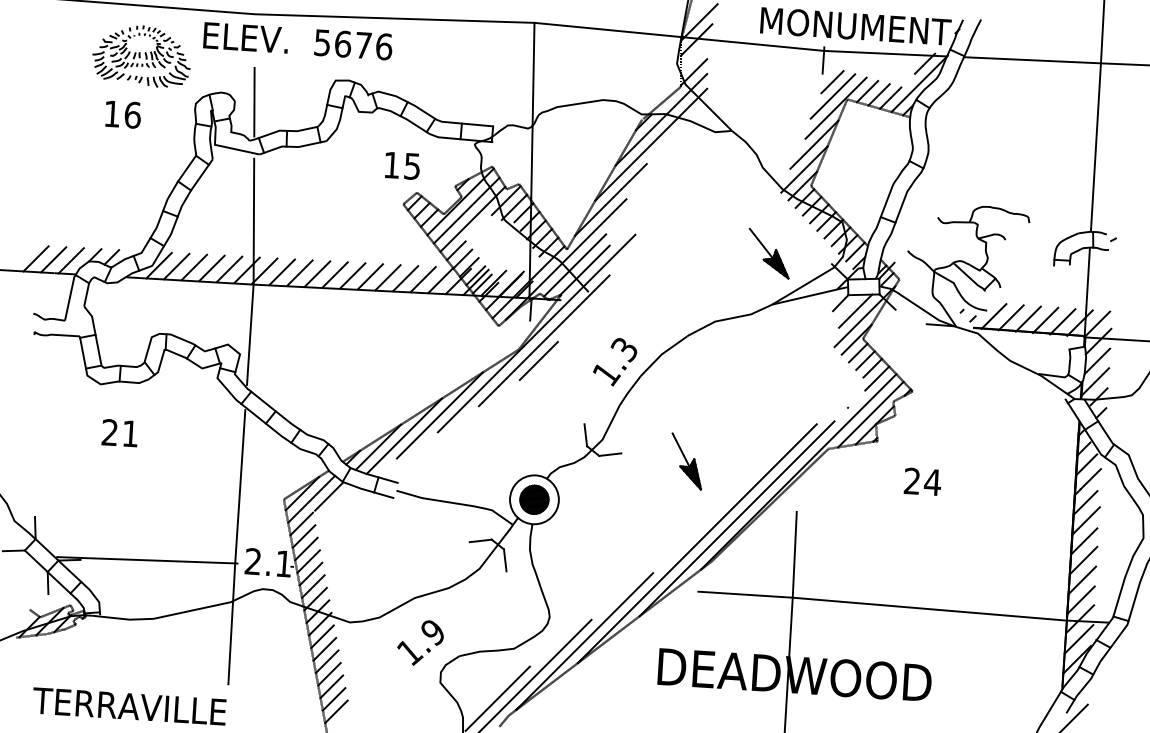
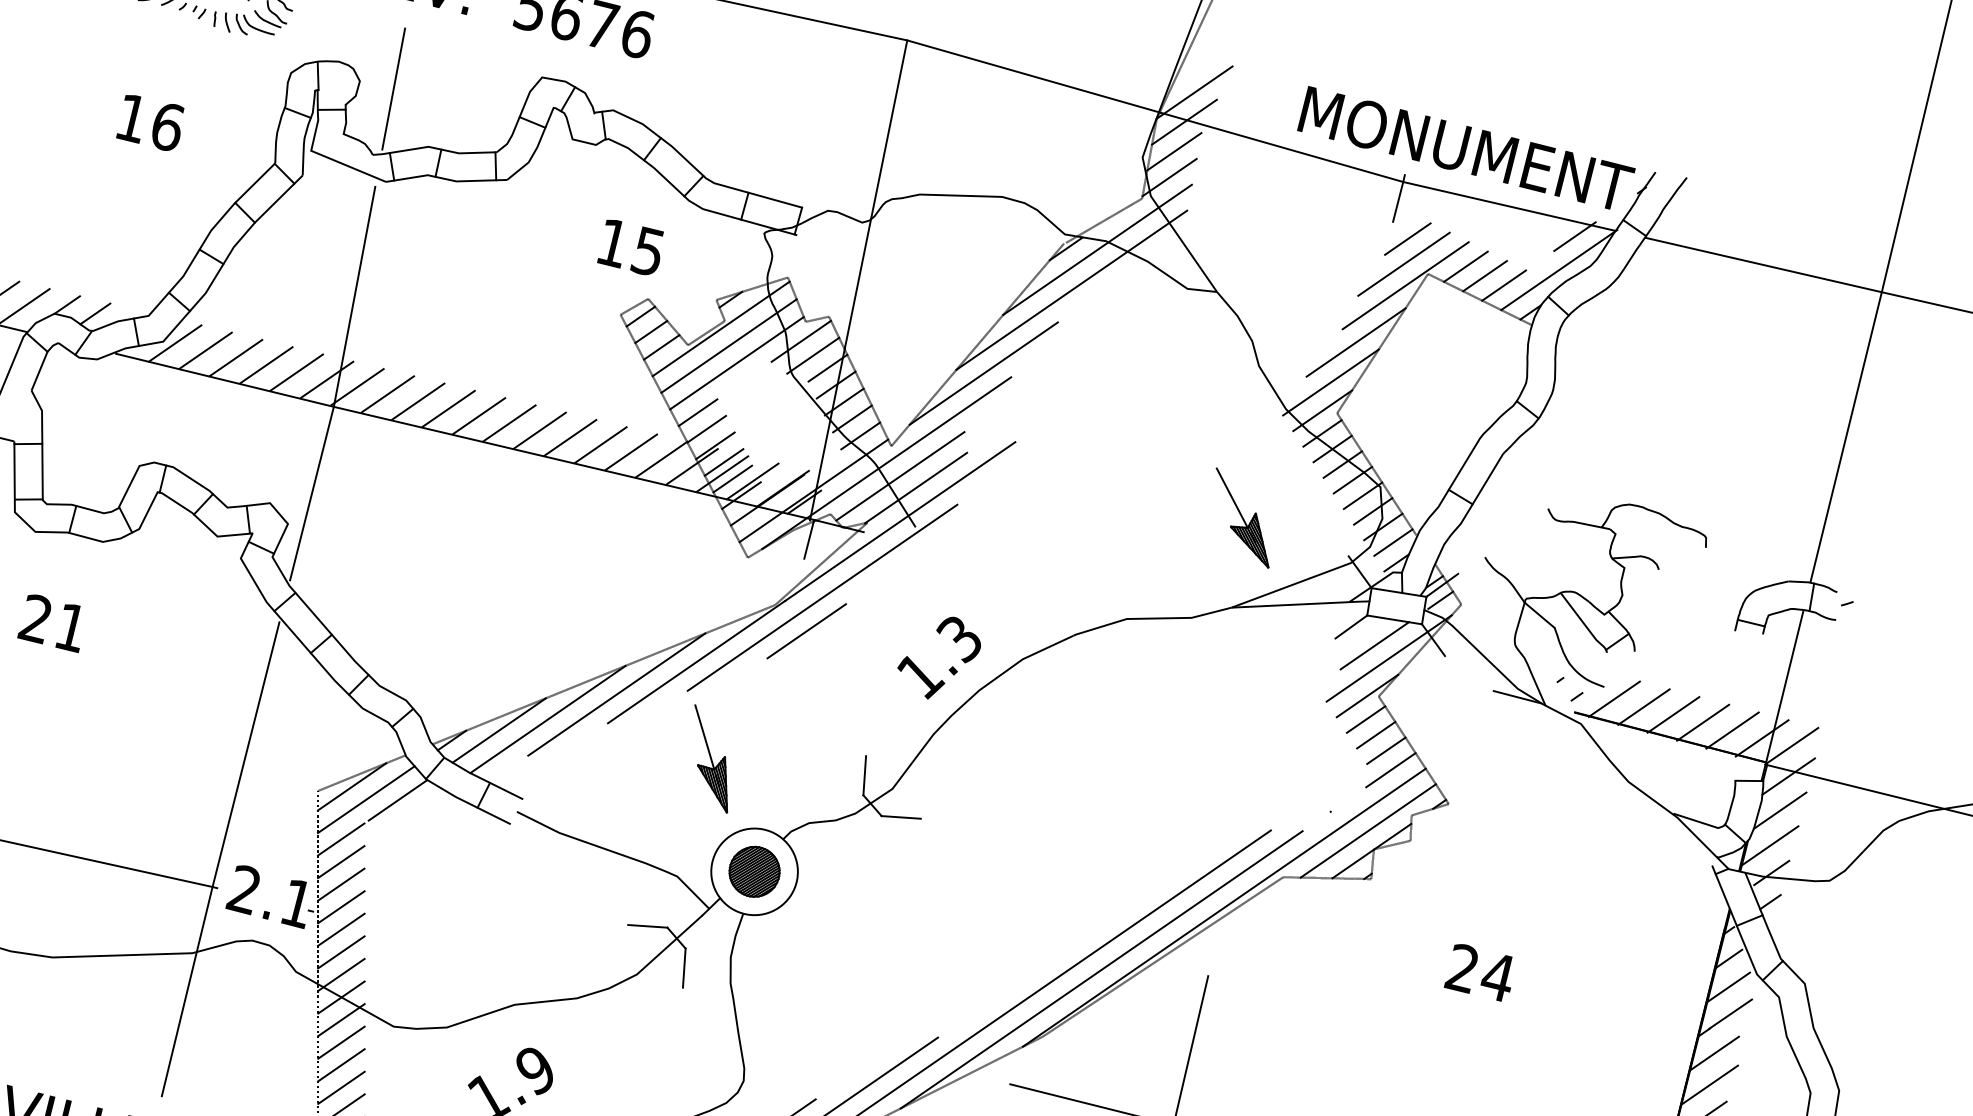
line: (693, 57) -> (1173, 151), added
text: (122, 114) -> (149, 122), moved
part: (686, 461) -> (710, 758), moved
text: (921, 481) -> (1478, 971), moved

